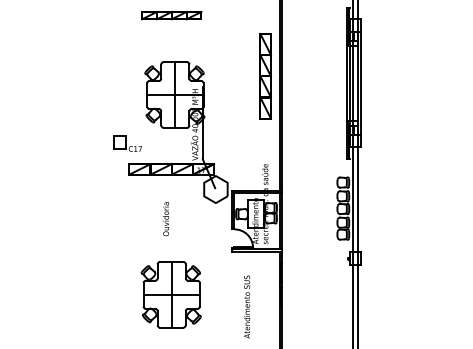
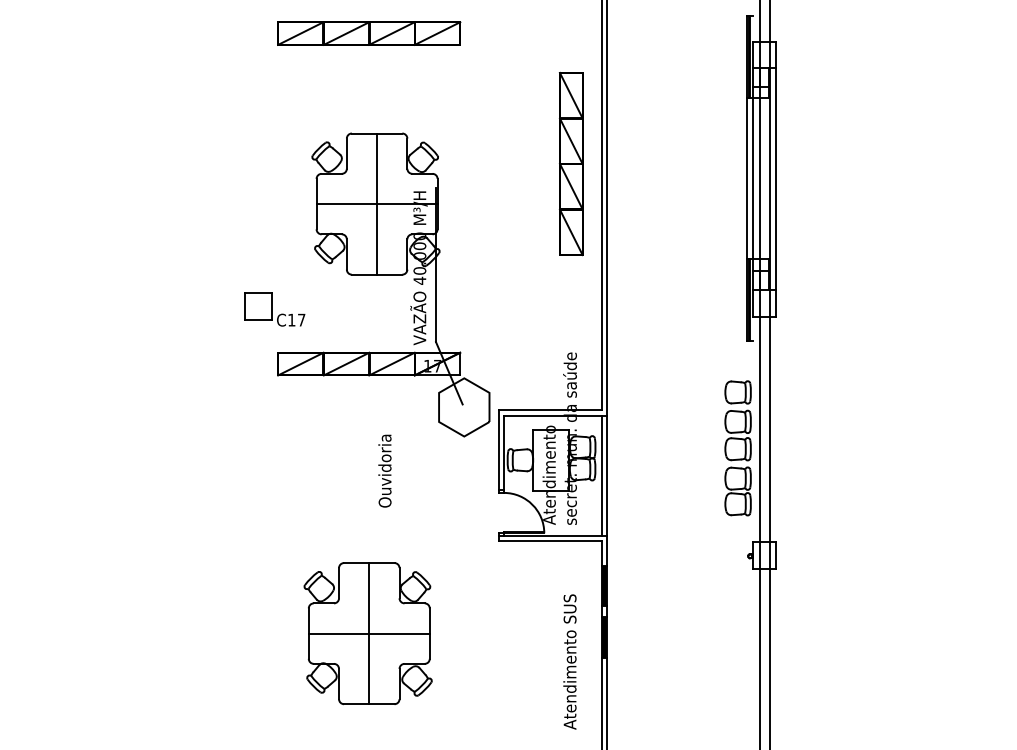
part: (171, 15) -> (368, 33), size x1.43
text: (165, 219) -> (383, 471), moved
text: (247, 306) -> (570, 660), moved

